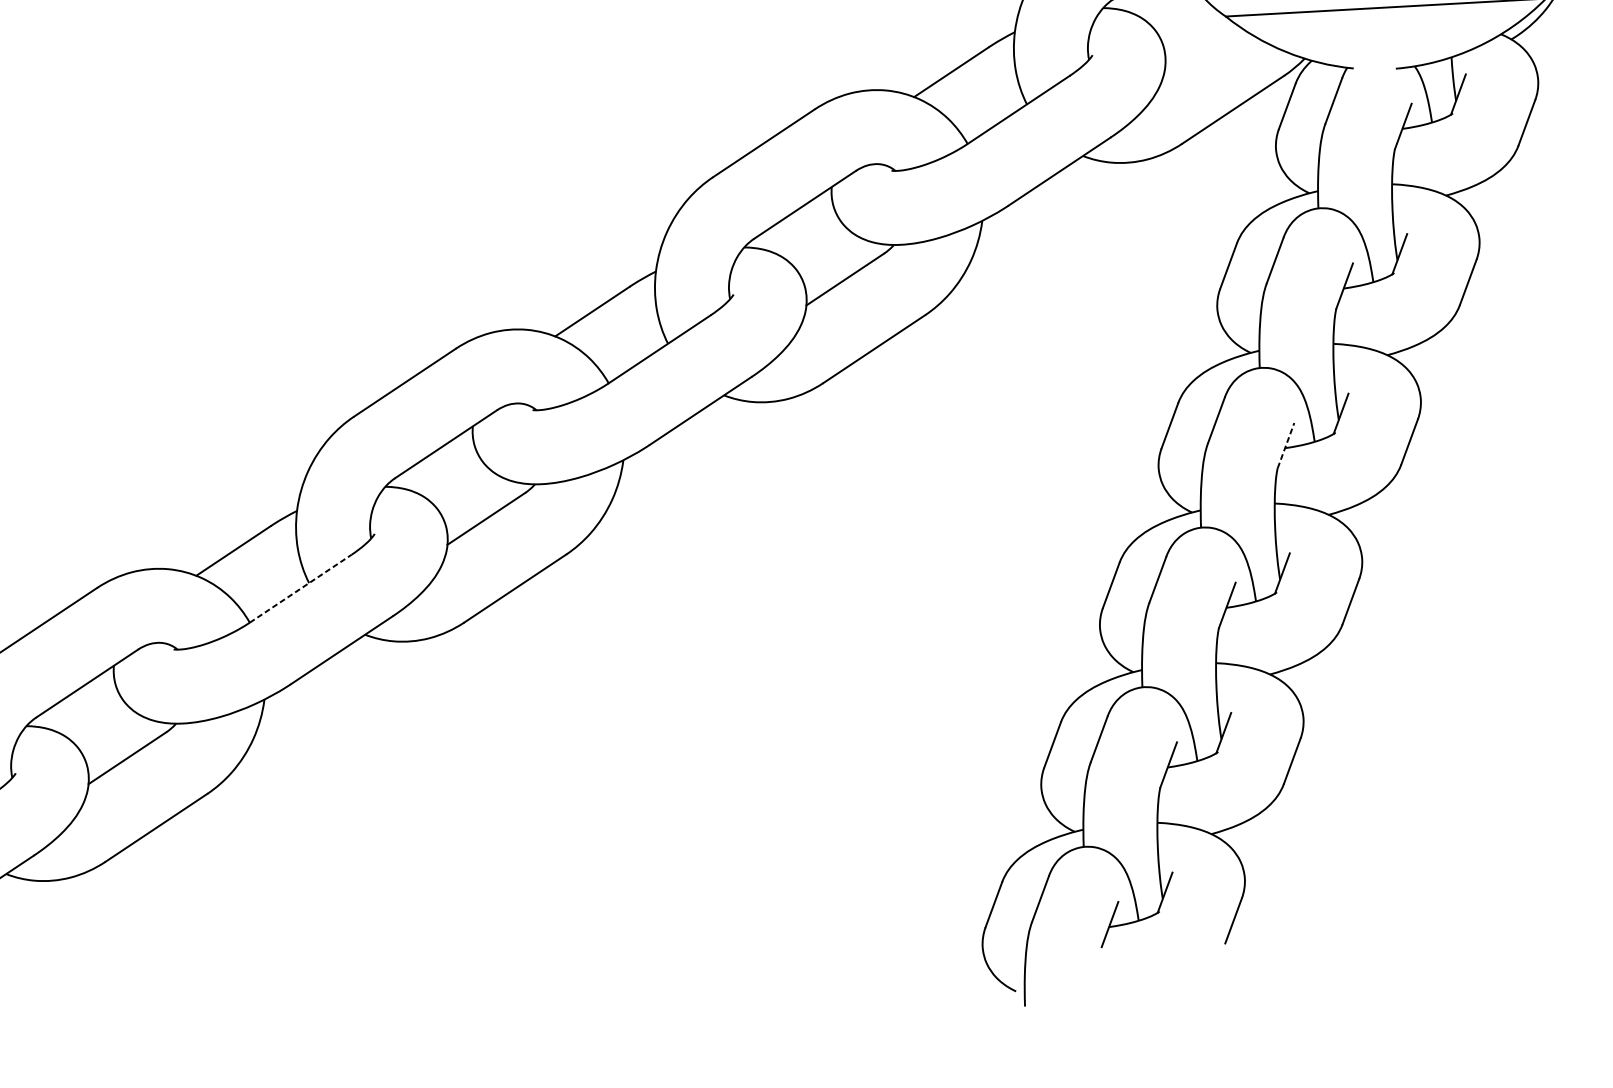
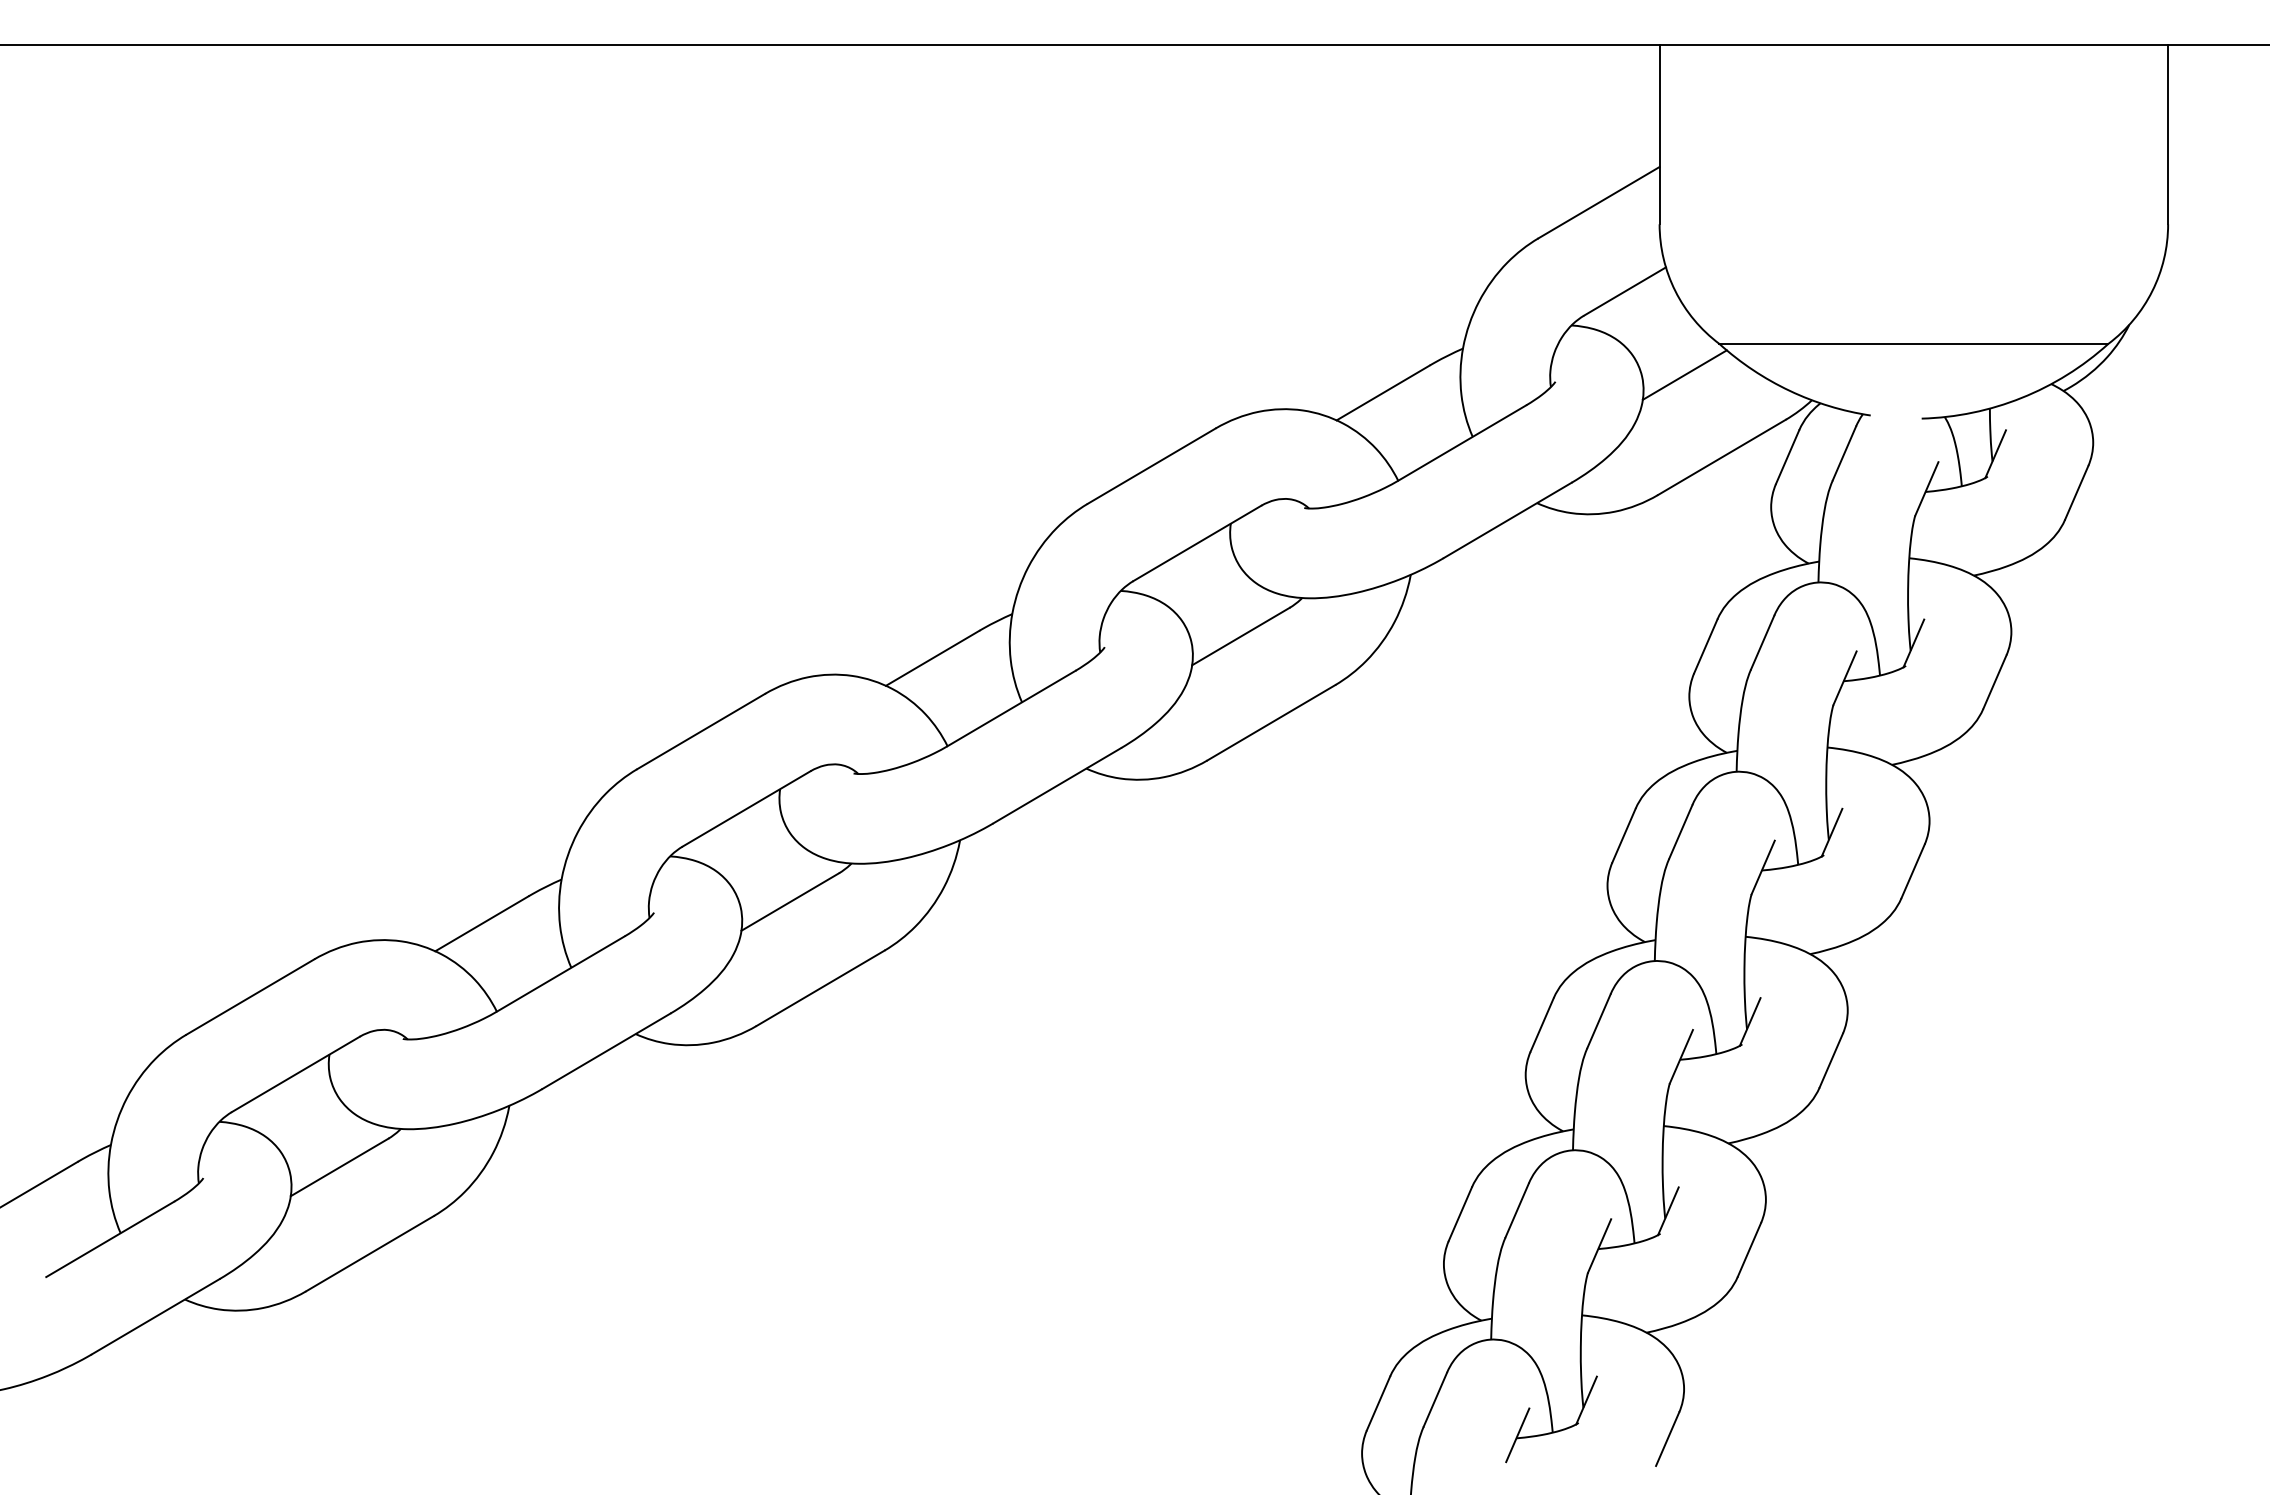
line: (1198, 43) -> (1684, 374), added
line: (1286, 445) -> (1763, 867), dashed -> solid
line: (301, 588) -> (561, 973), dashed -> solid

